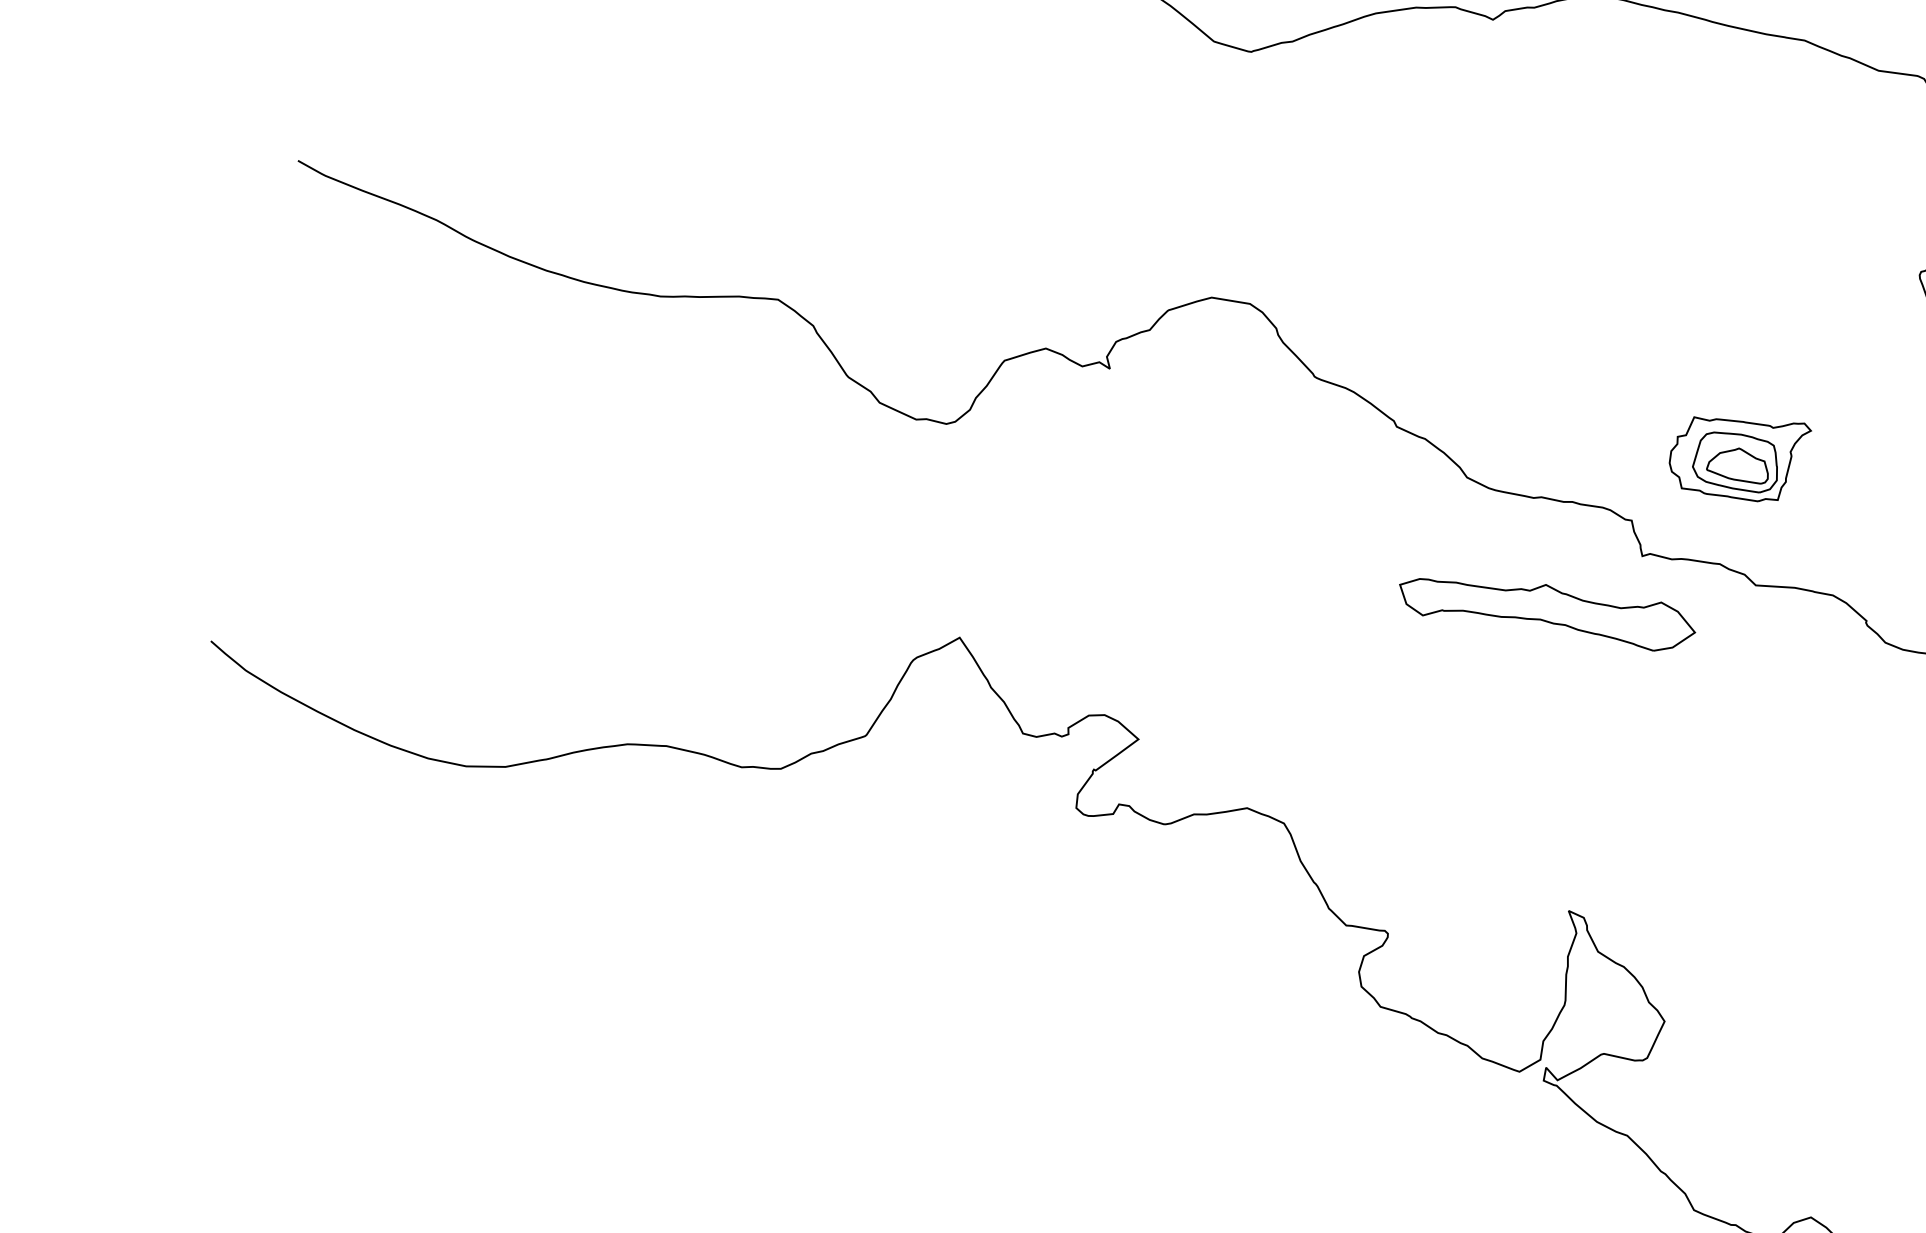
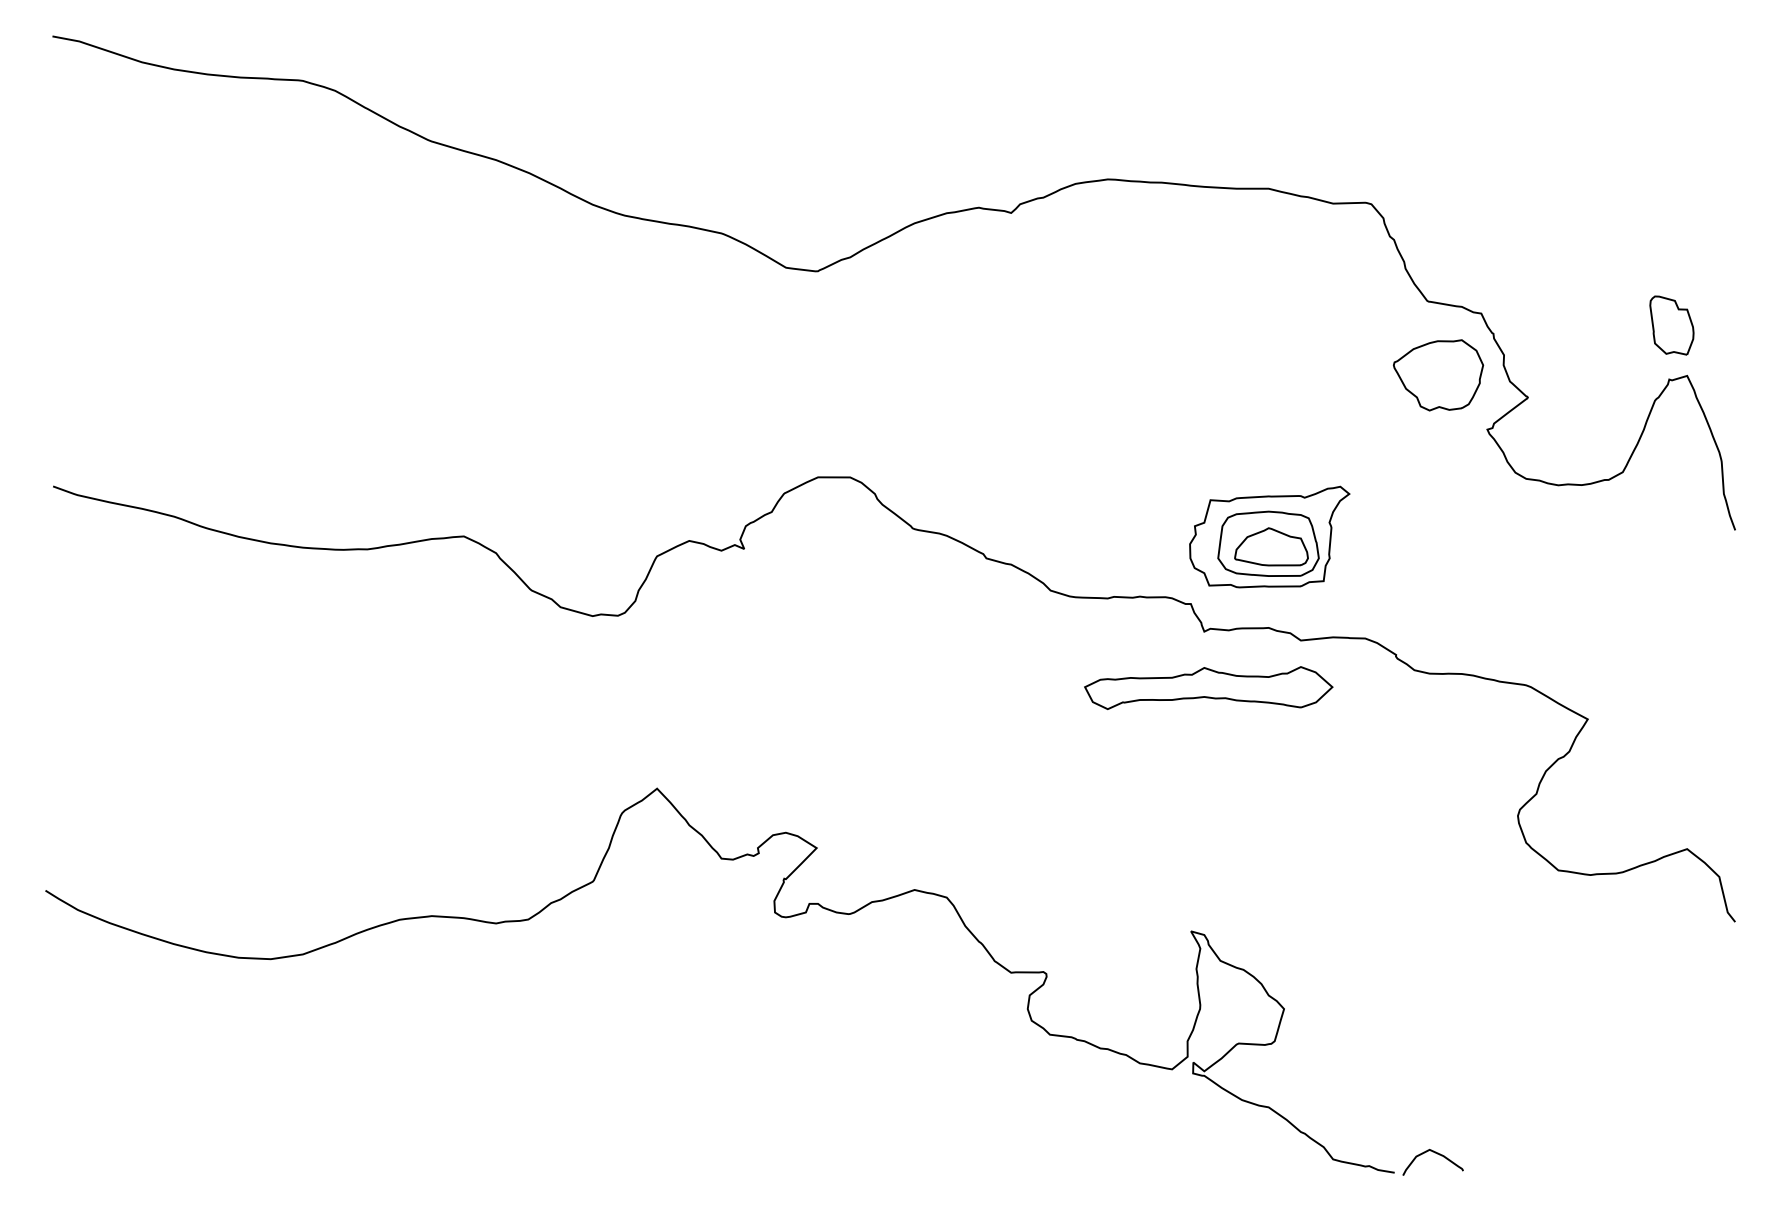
part: (1738, 455) -> (1269, 536), size x1.43
part: (1546, 610) -> (1208, 688), moved

